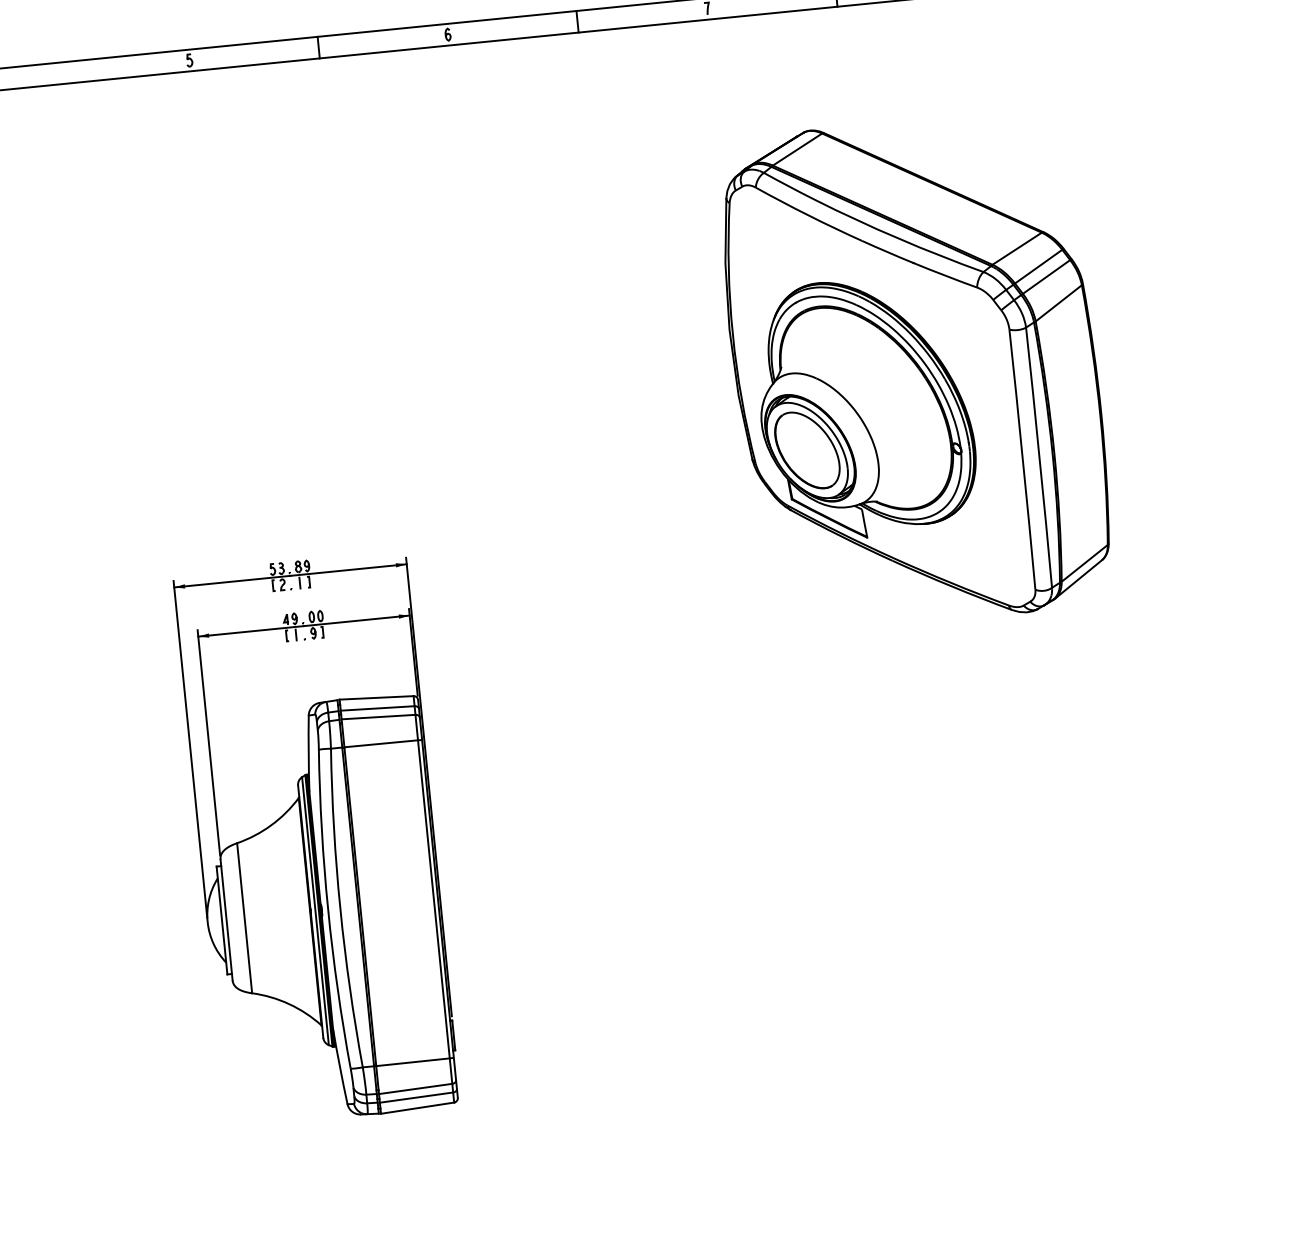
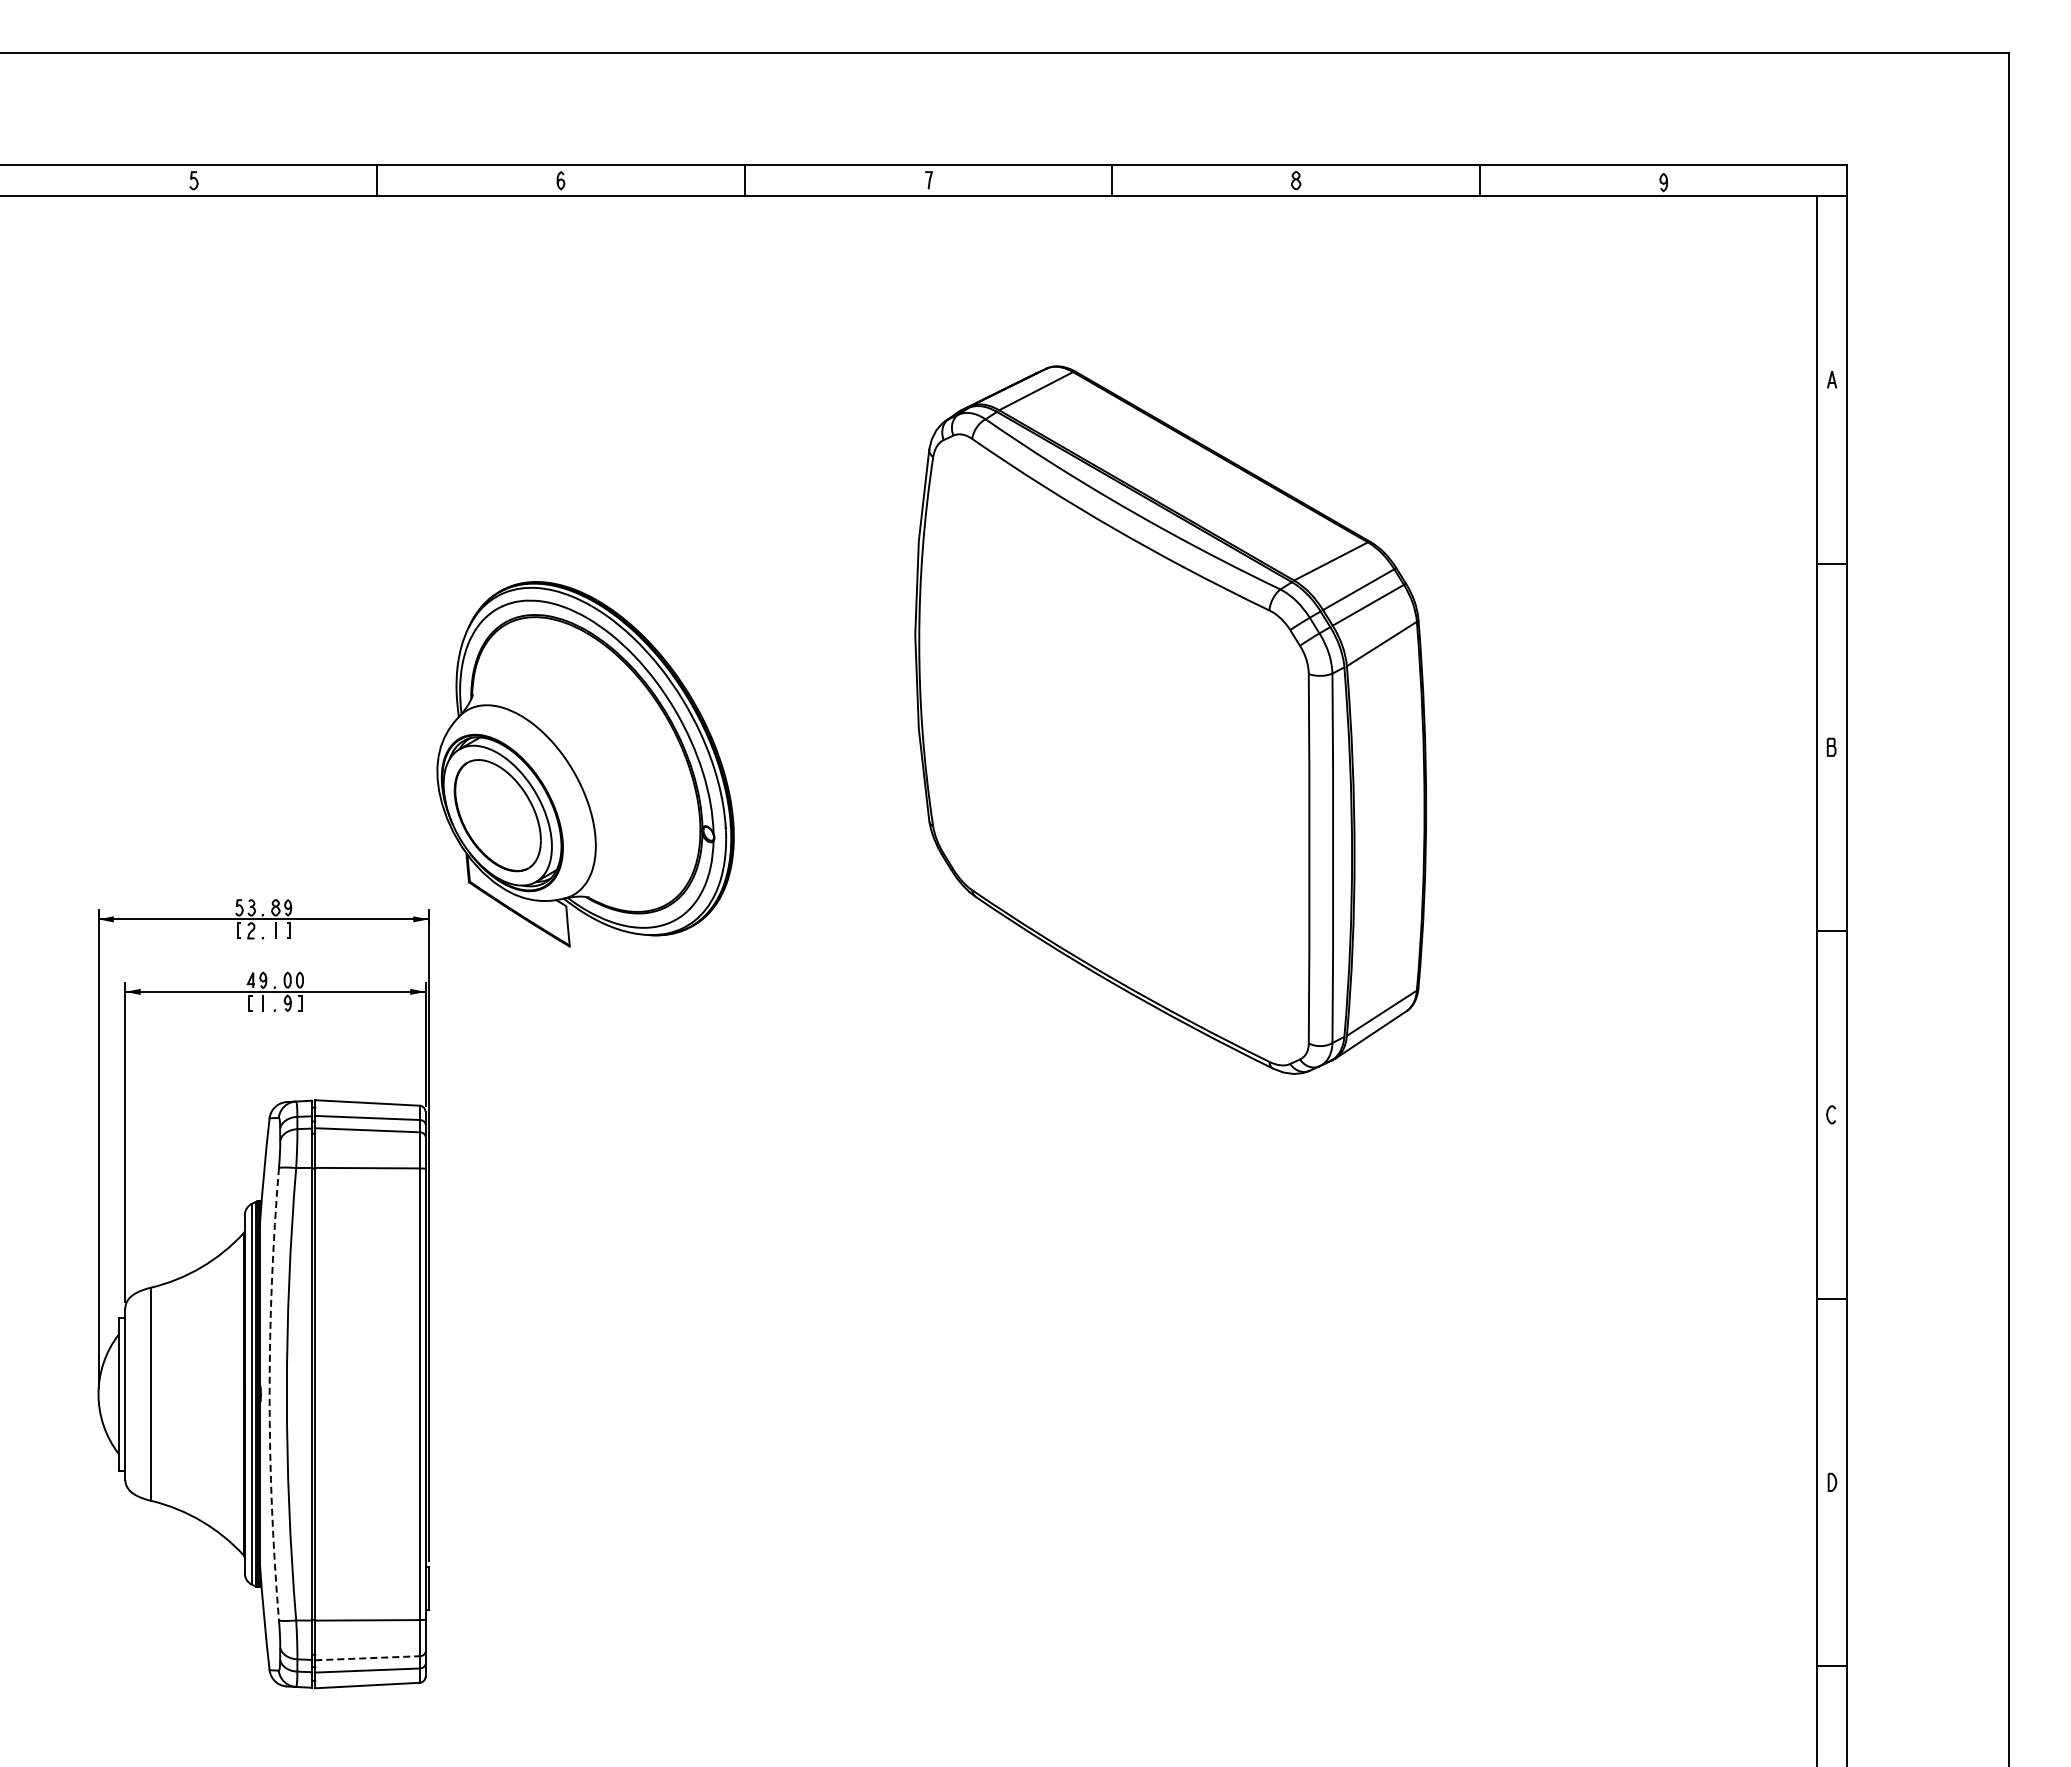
part: (865, 408) -> (585, 764), moved
arc: (328, 910) -> (269, 1394), solid -> dashed
line: (416, 1089) -> (368, 1658), solid -> dashed

